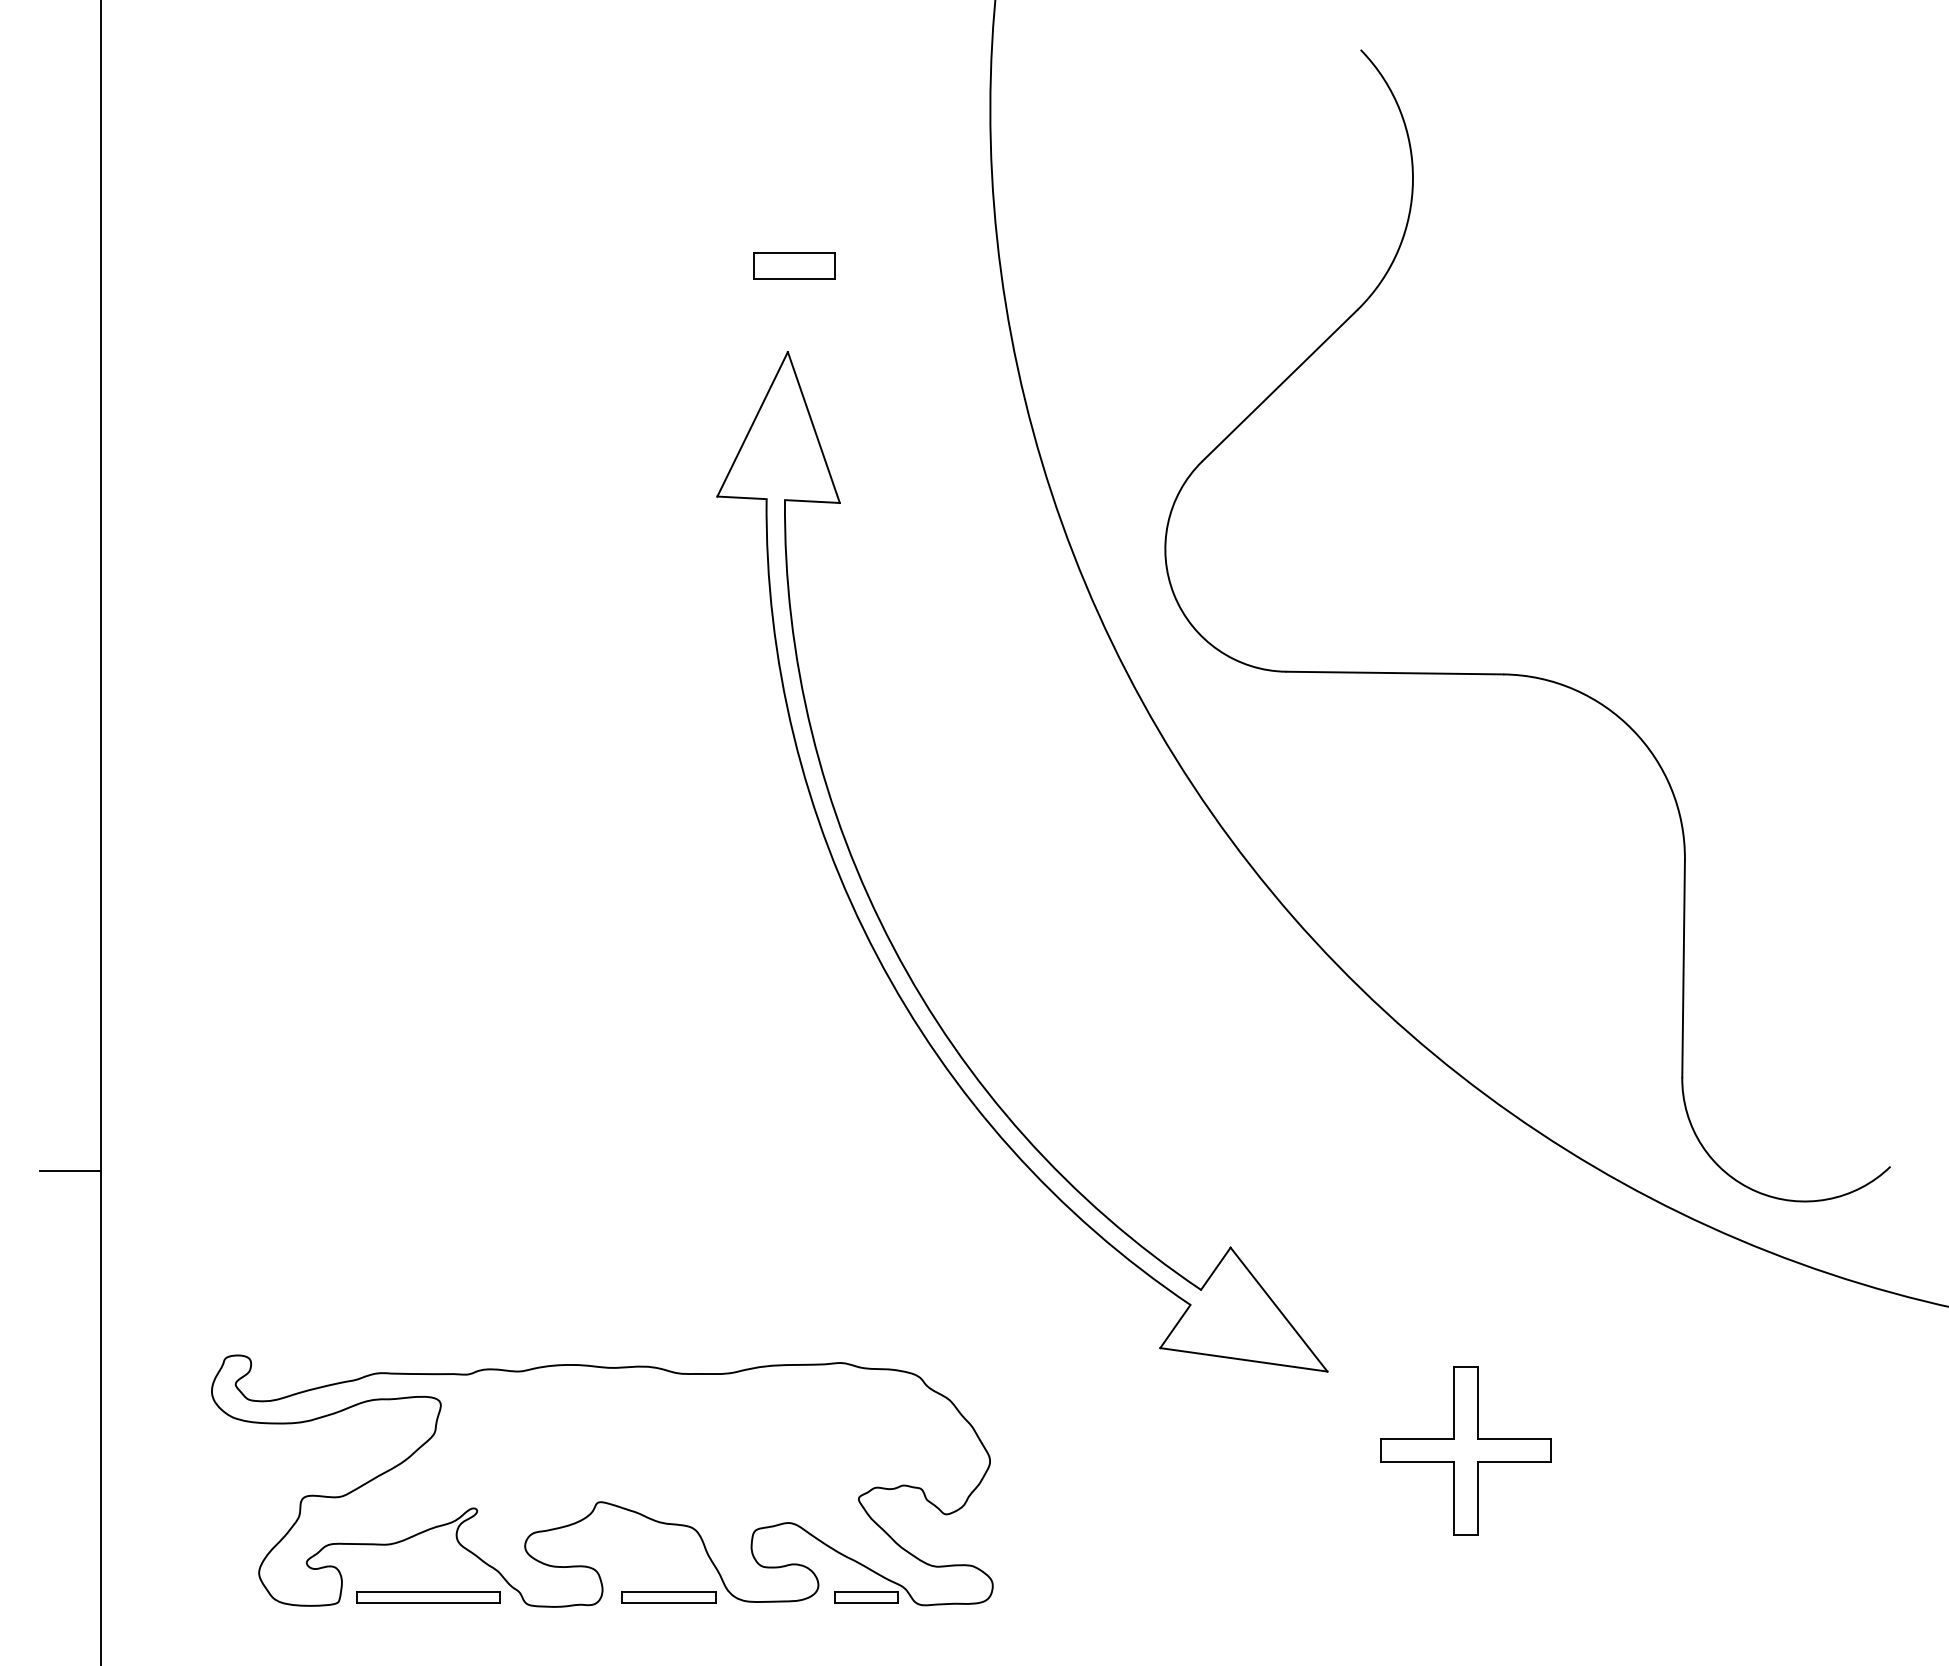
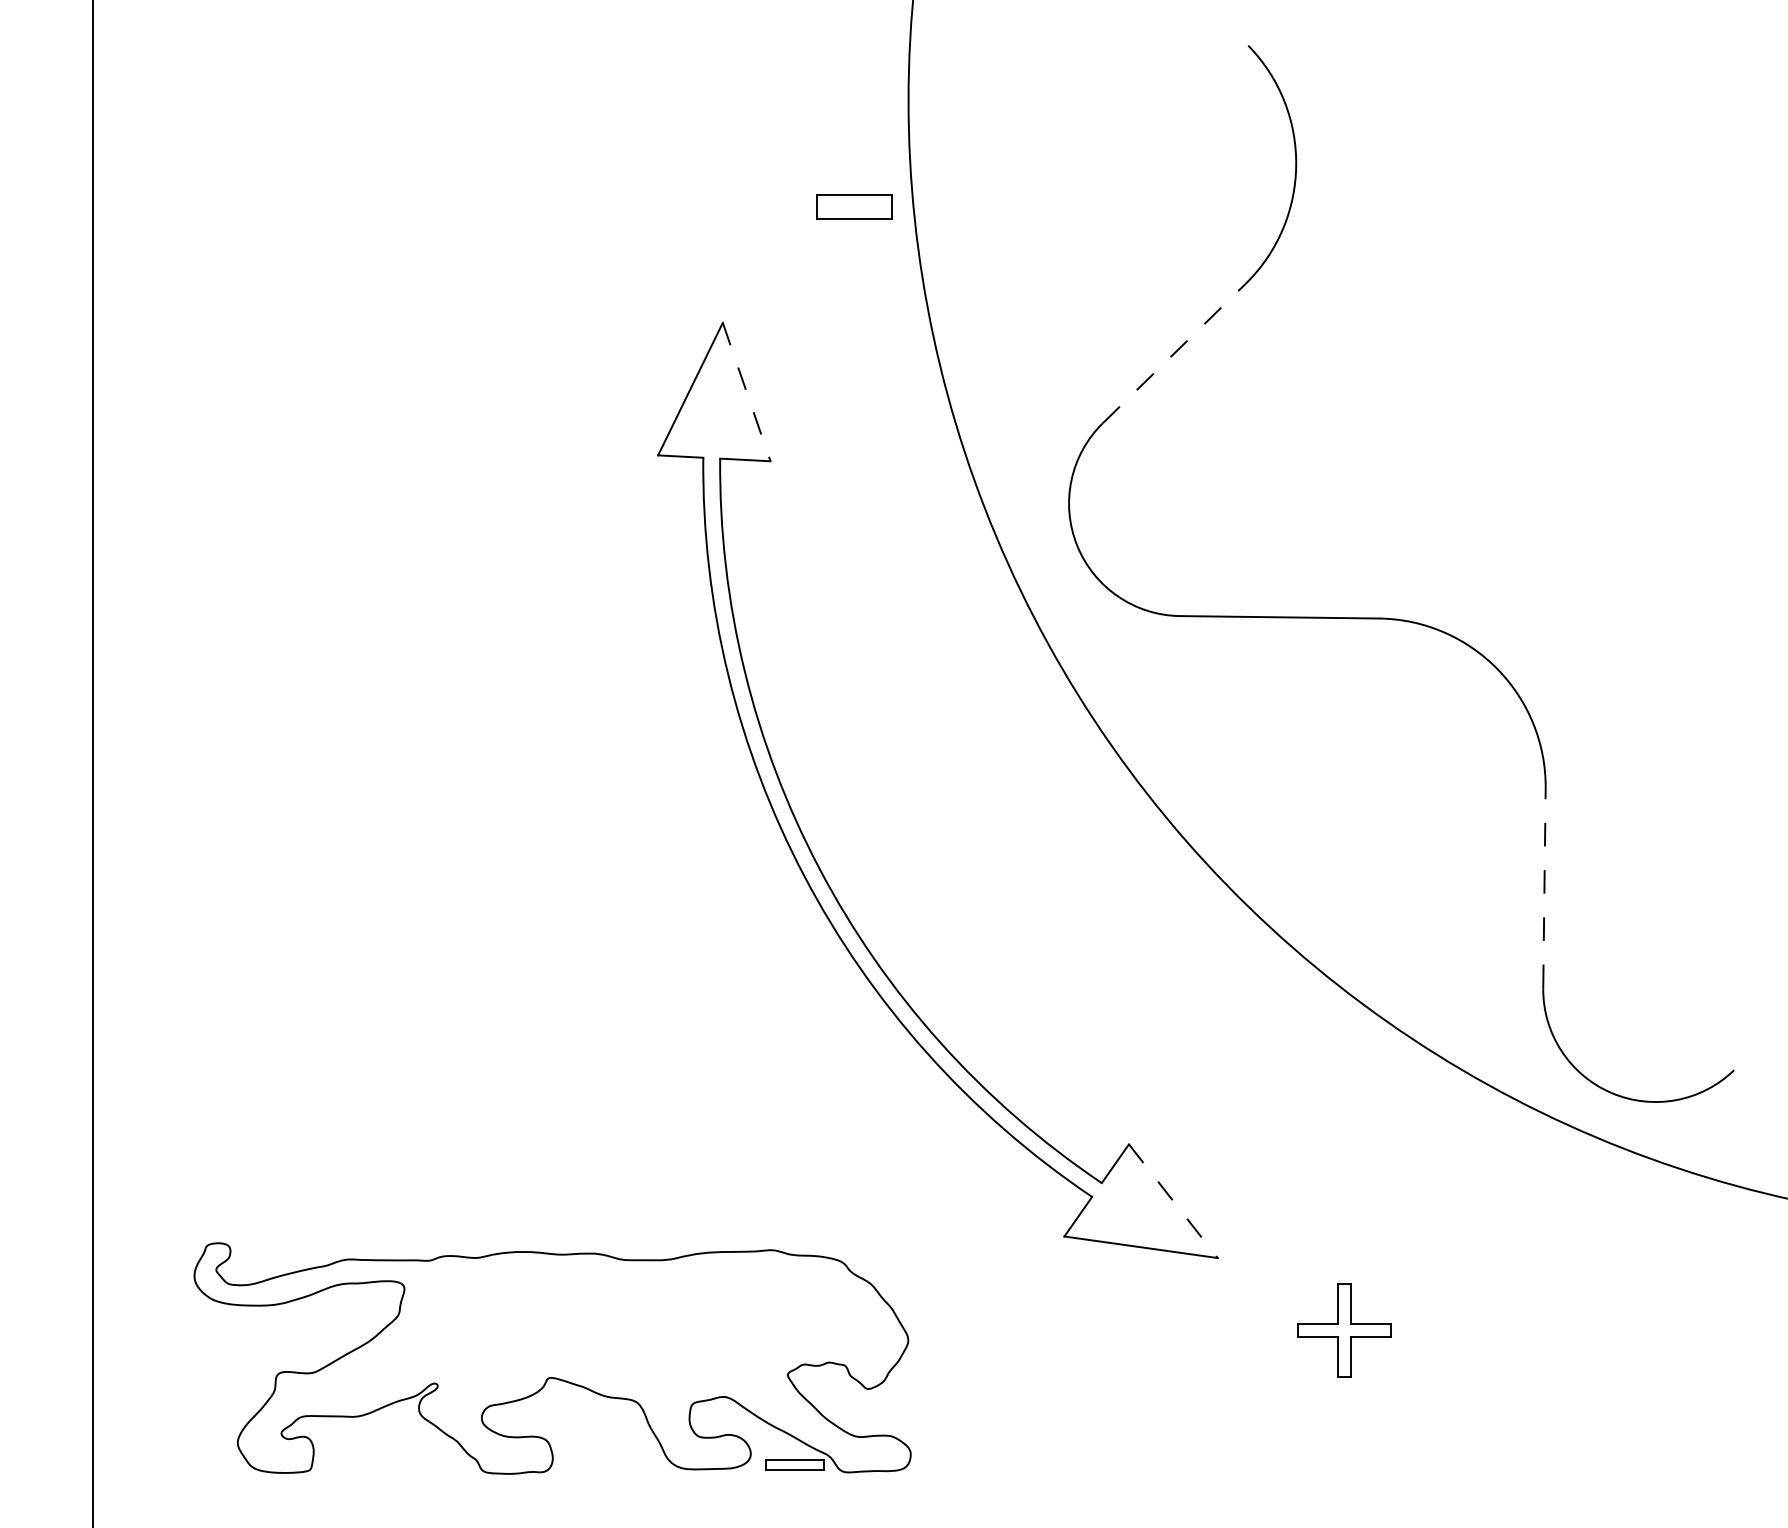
part: (794, 265) -> (854, 205), moved
line: (1280, 385) -> (1174, 353), solid -> dashed
line: (813, 427) -> (746, 392), solid -> dashed
line: (1683, 968) -> (1544, 888), solid -> dashed
line: (70, 1170) -> (64, 1073), removed
line: (1279, 1309) -> (1173, 1201), solid -> dashed
part: (1465, 1450) -> (1344, 1330), size x0.6
part: (428, 1597) -> (393, 1465), removed
part: (668, 1597) -> (613, 1465), removed

